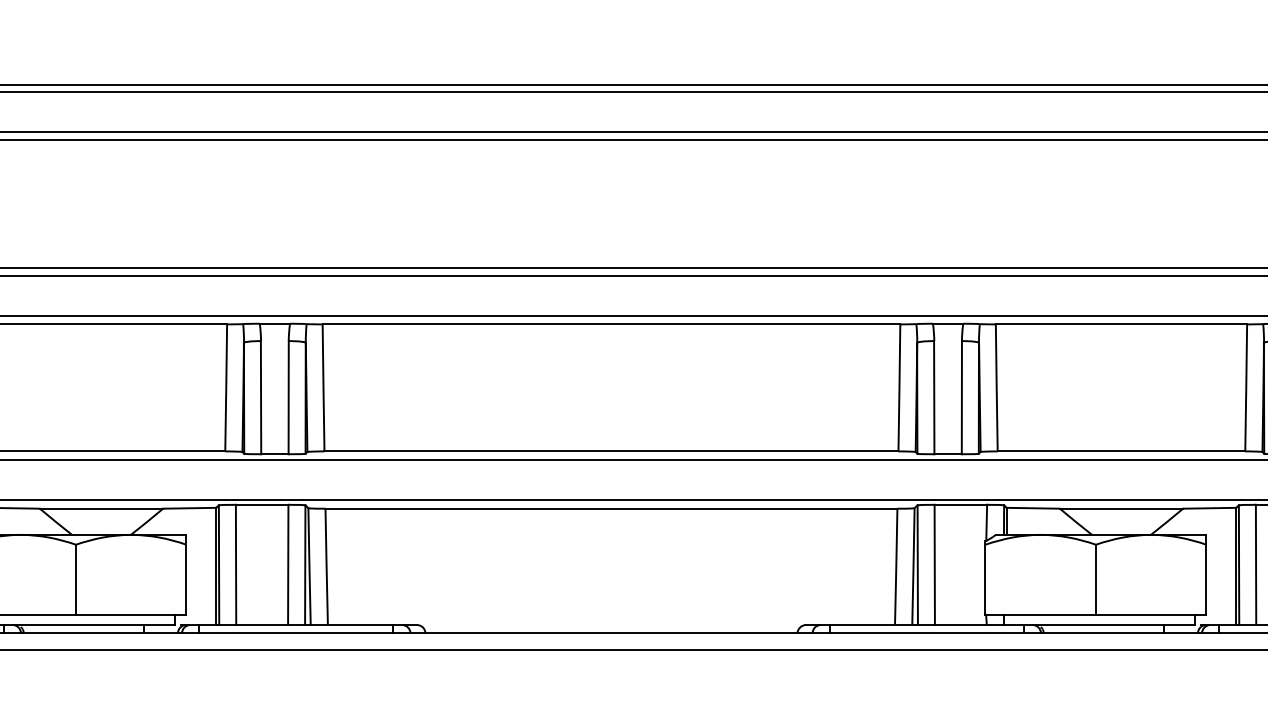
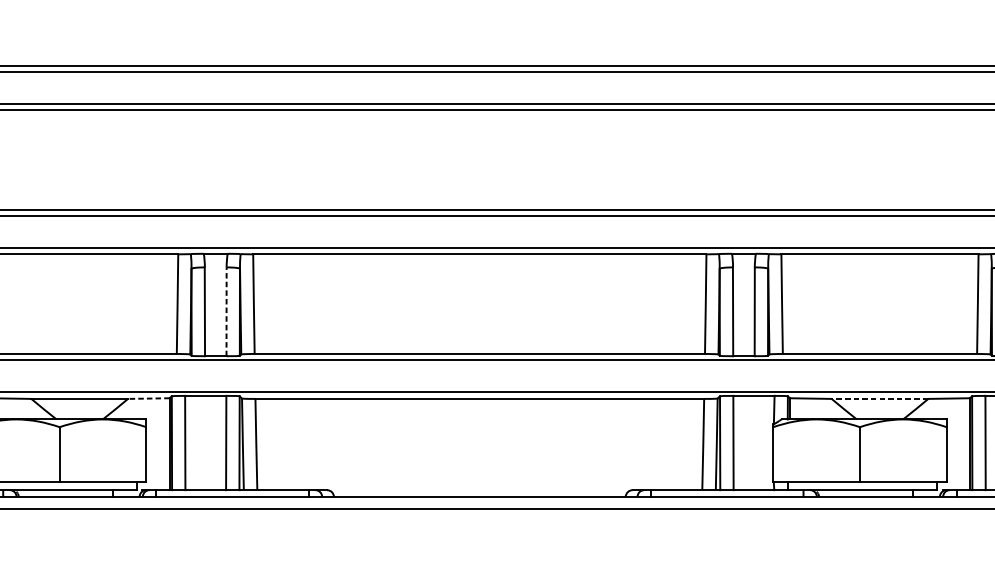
line: (288, 397) -> (226, 311), solid -> dashed
line: (189, 508) -> (148, 398), solid -> dashed
line: (1121, 508) -> (879, 398), solid -> dashed

